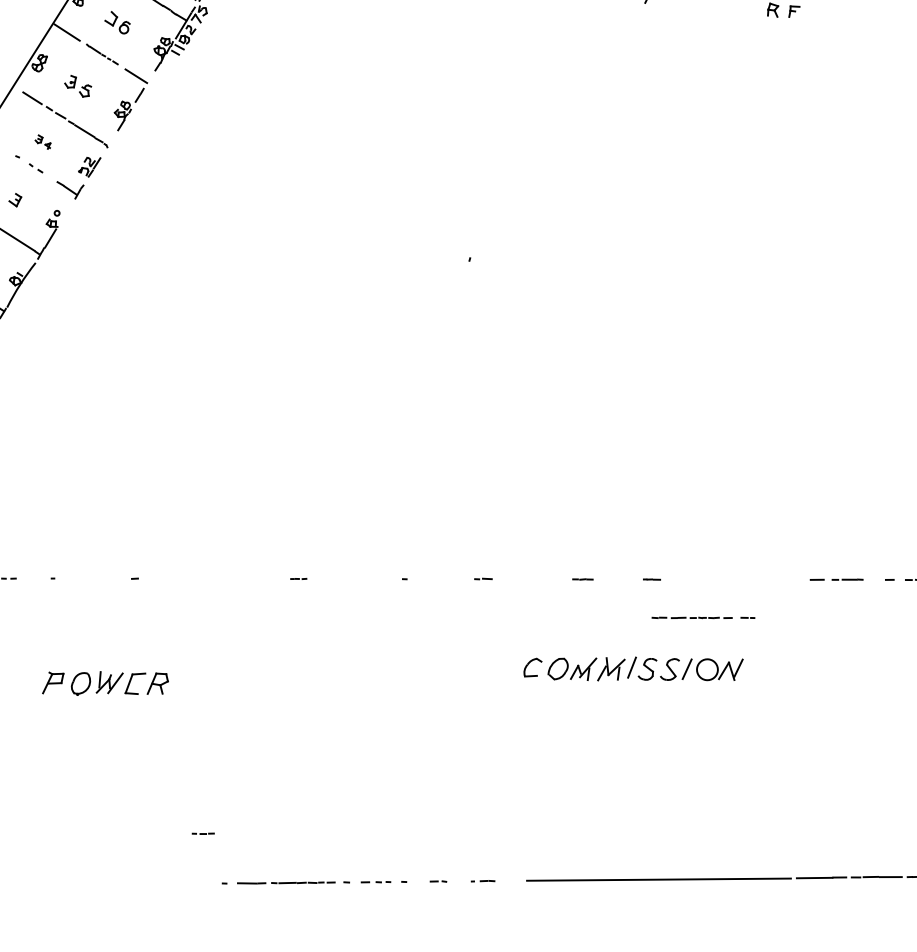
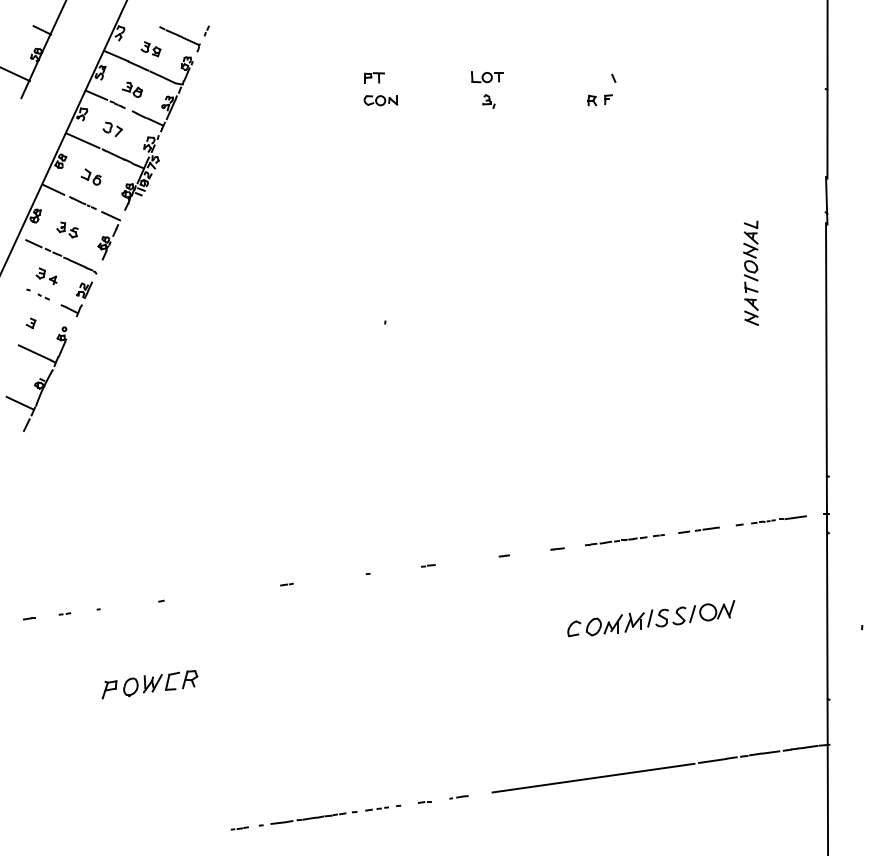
part: (43, 141) -> (46, 275), size x1.67
part: (581, 578) -> (503, 555), size x0.62
part: (702, 618) -> (624, 540), moved
part: (633, 667) -> (651, 618), moved
line: (202, 833) -> (239, 828), moved

